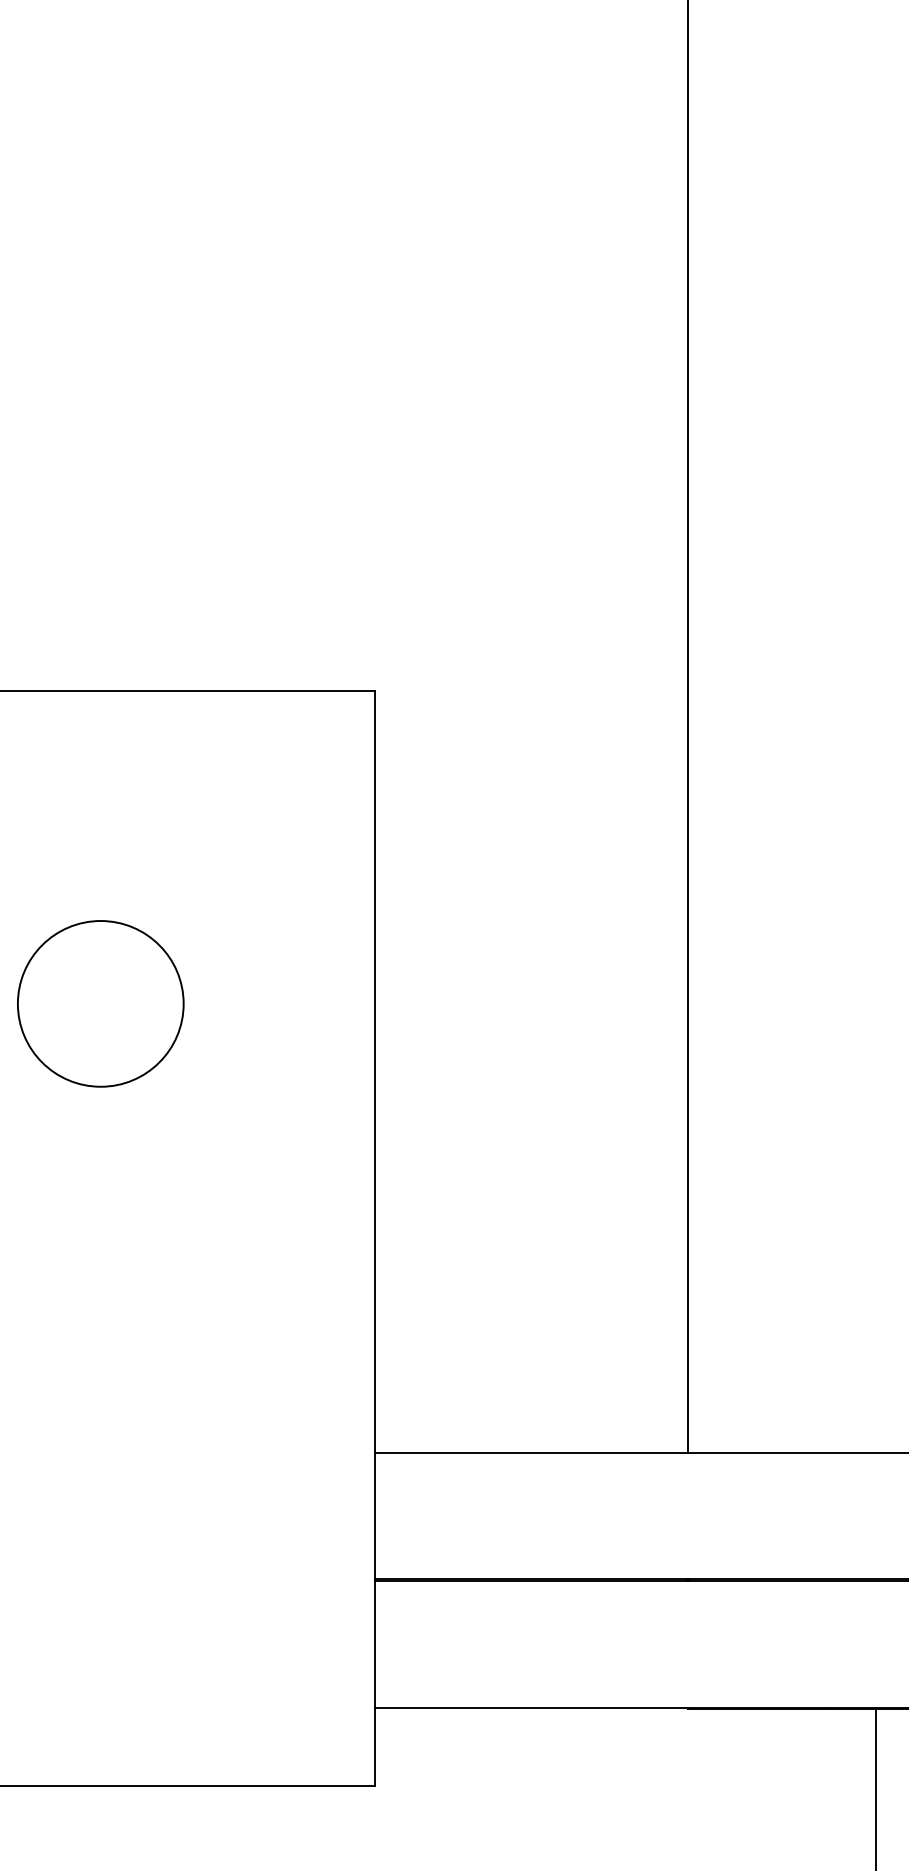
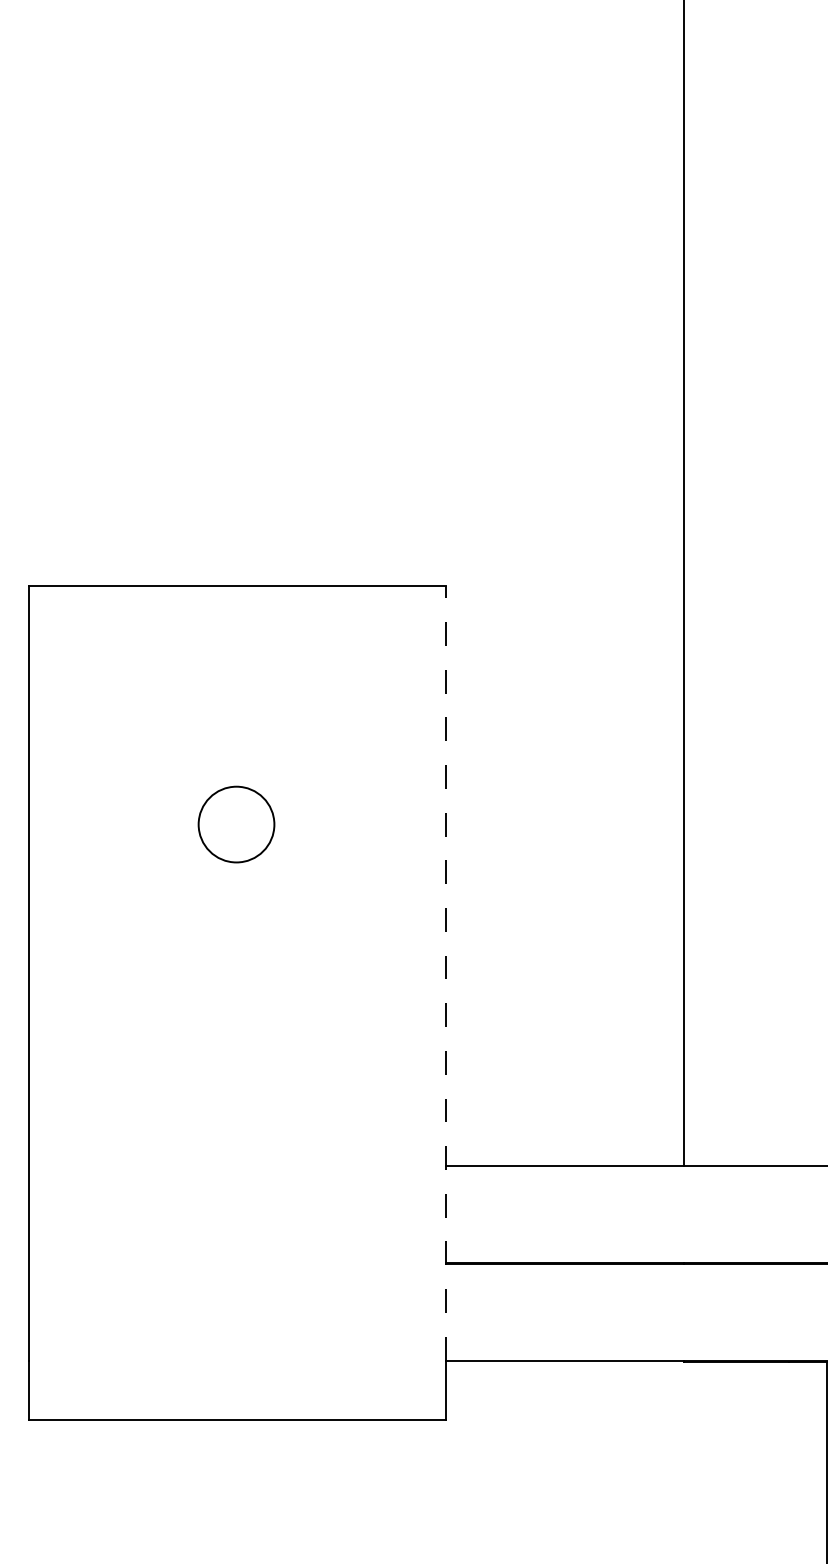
circle: (100, 1003) -> (236, 824), size x0.6
line: (375, 1199) -> (445, 973), solid -> dashed

